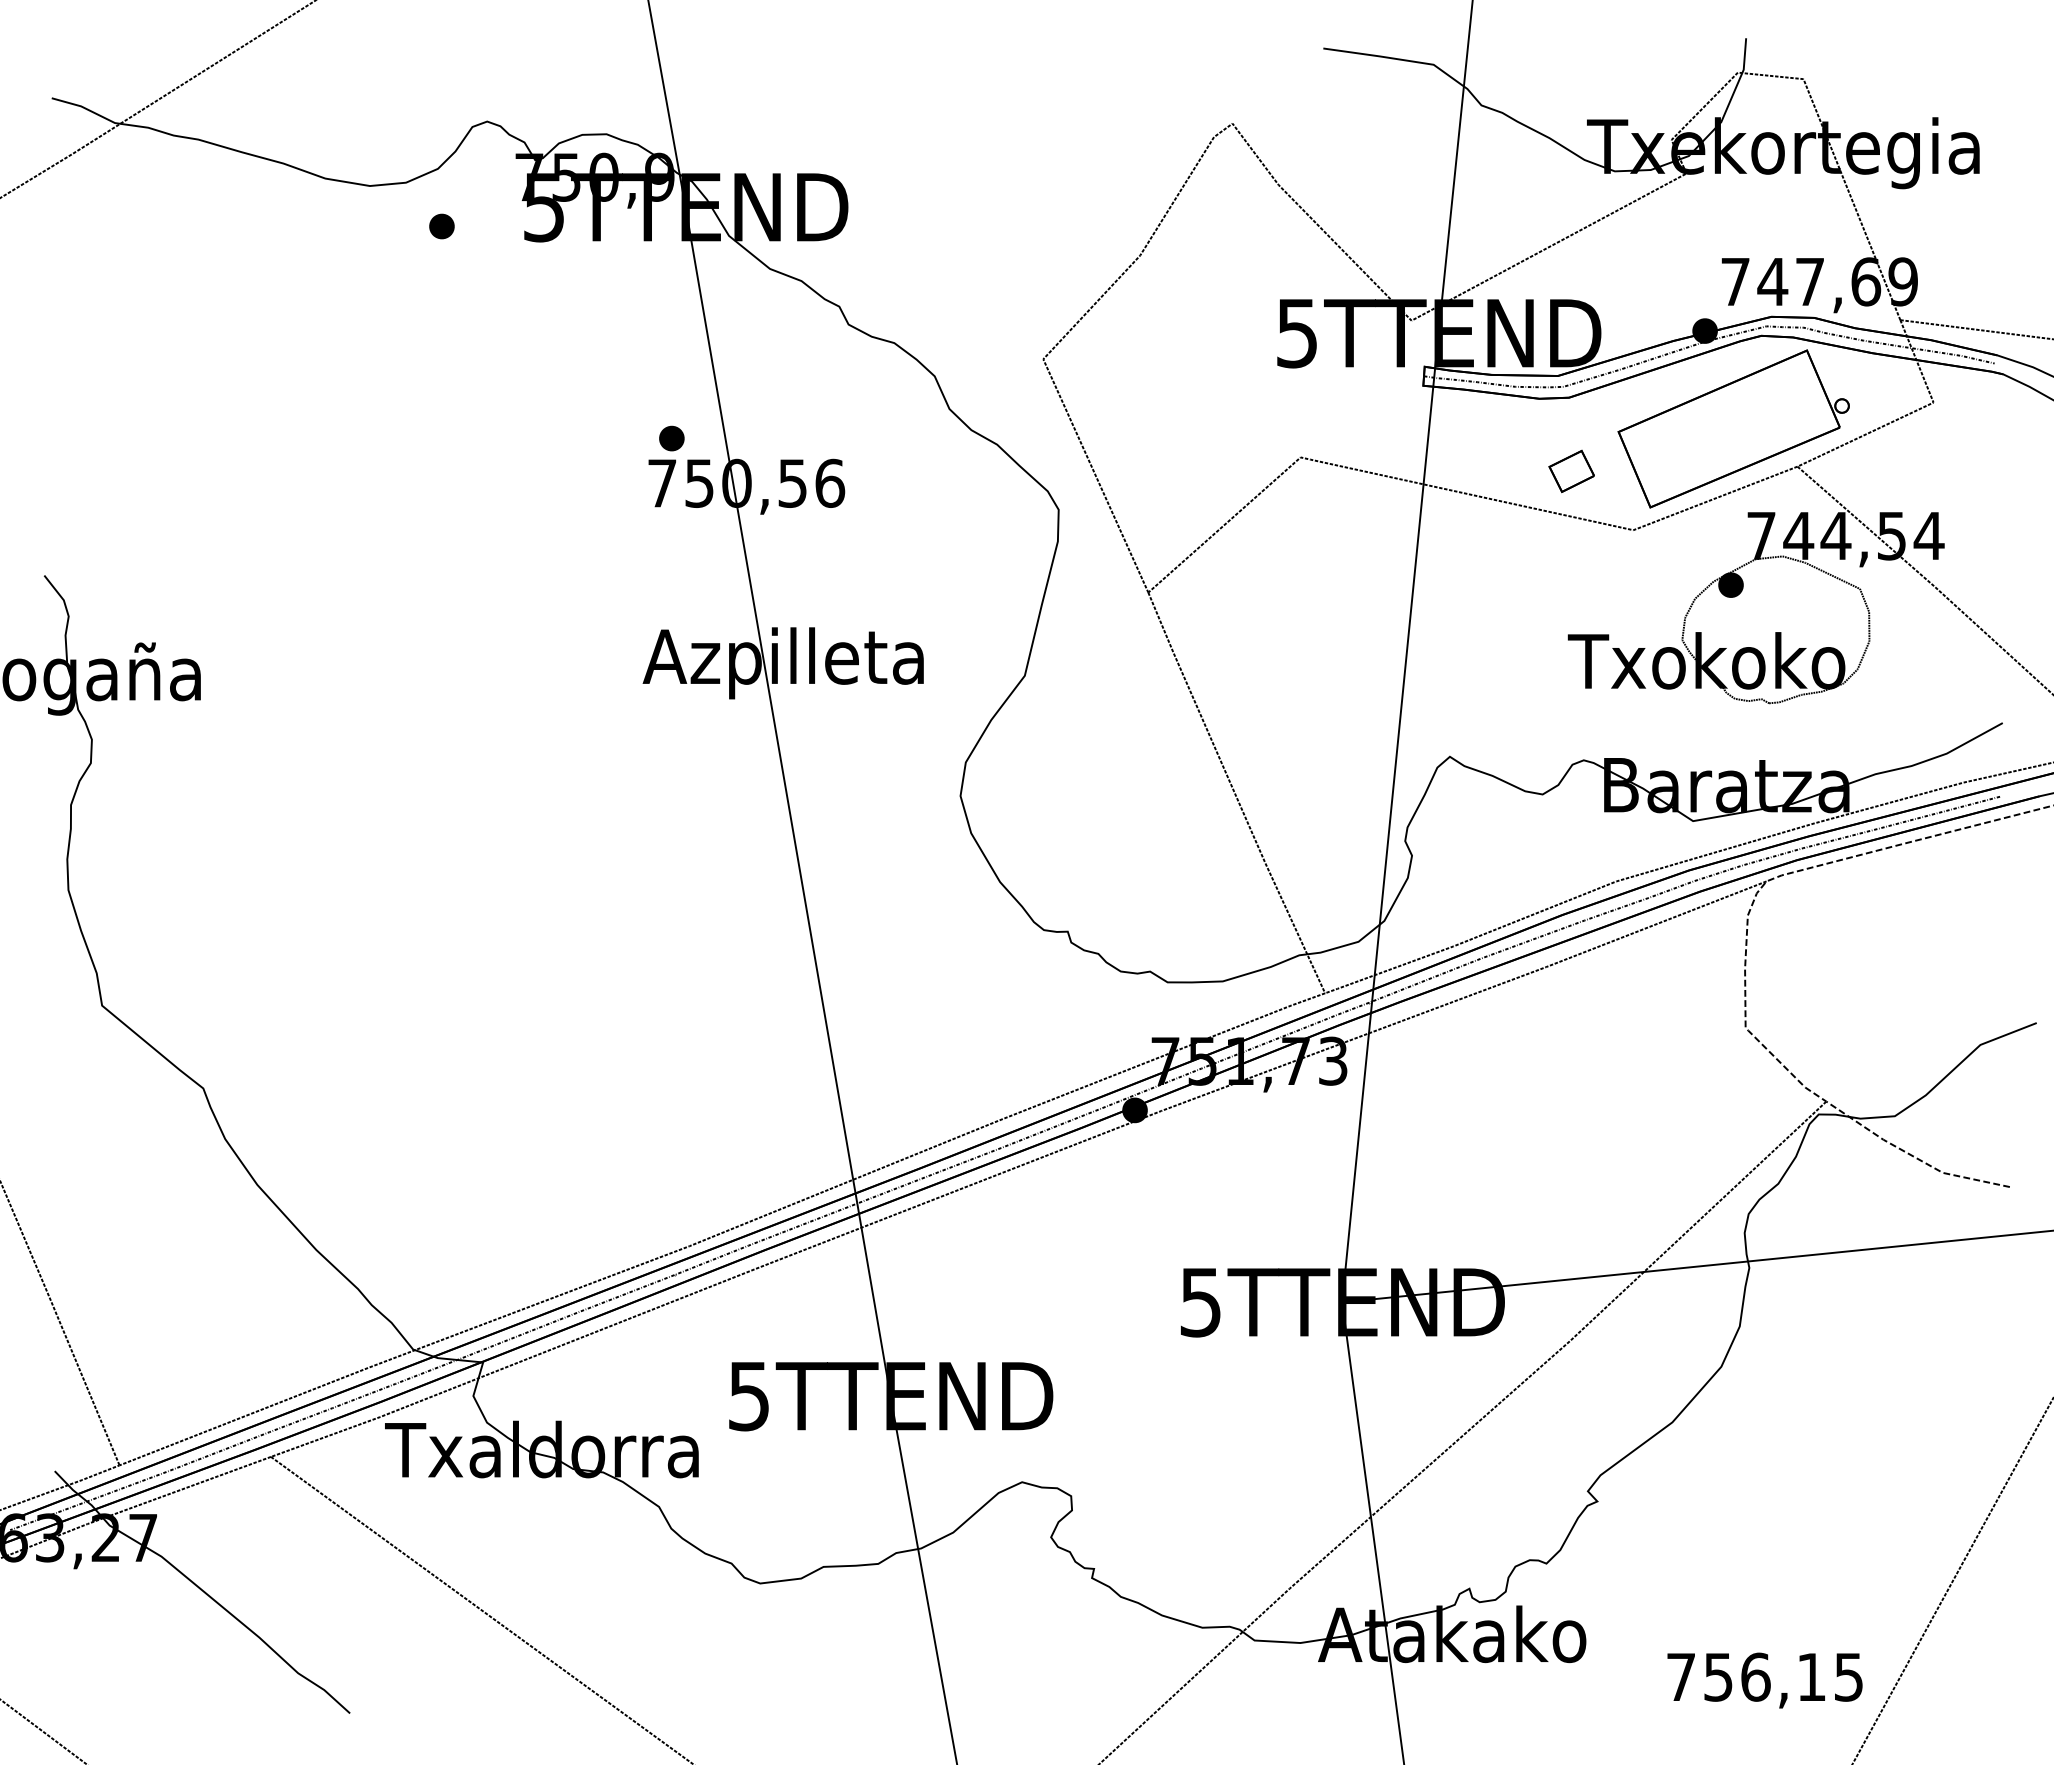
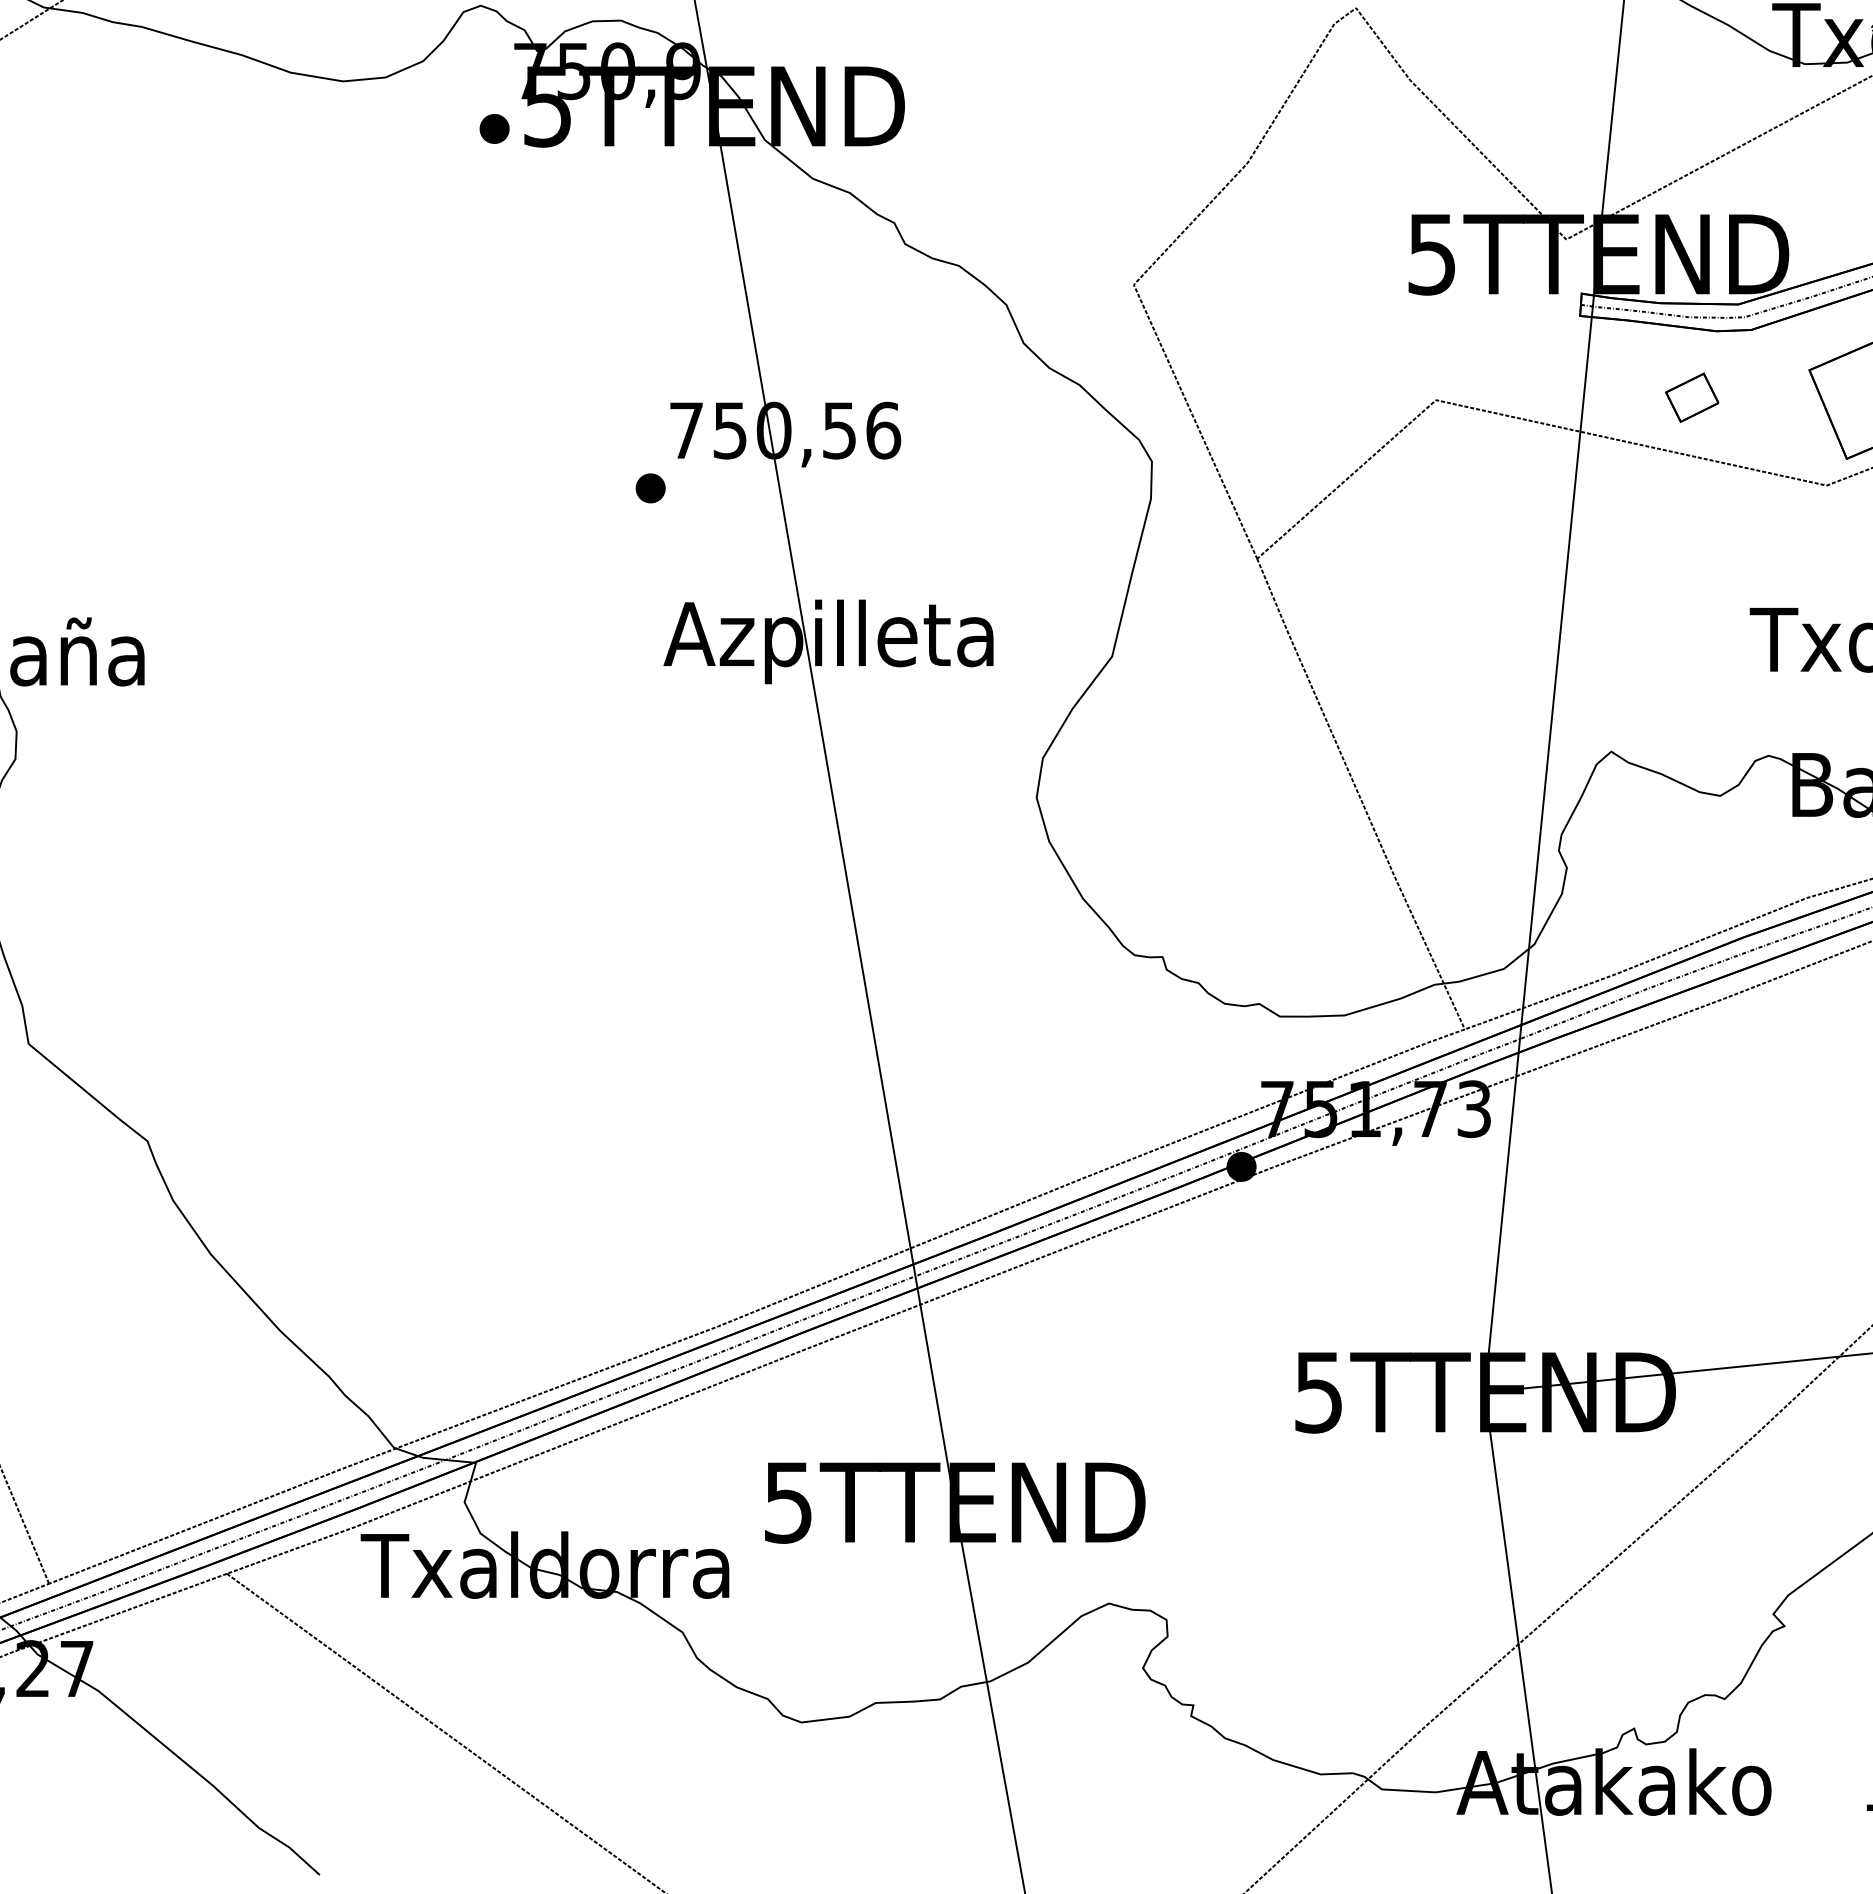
part: (441, 226) -> (494, 128), moved
part: (671, 438) -> (650, 488), moved
part: (1571, 471) -> (1691, 397), moved

